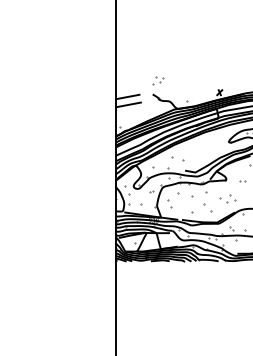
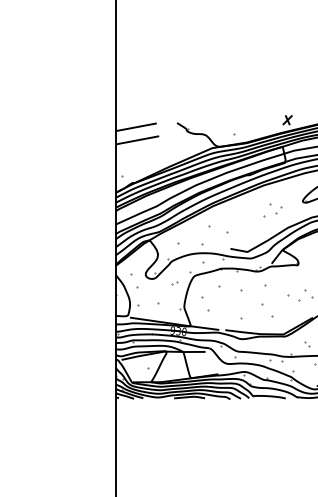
part: (158, 80) -> (274, 210), moved

